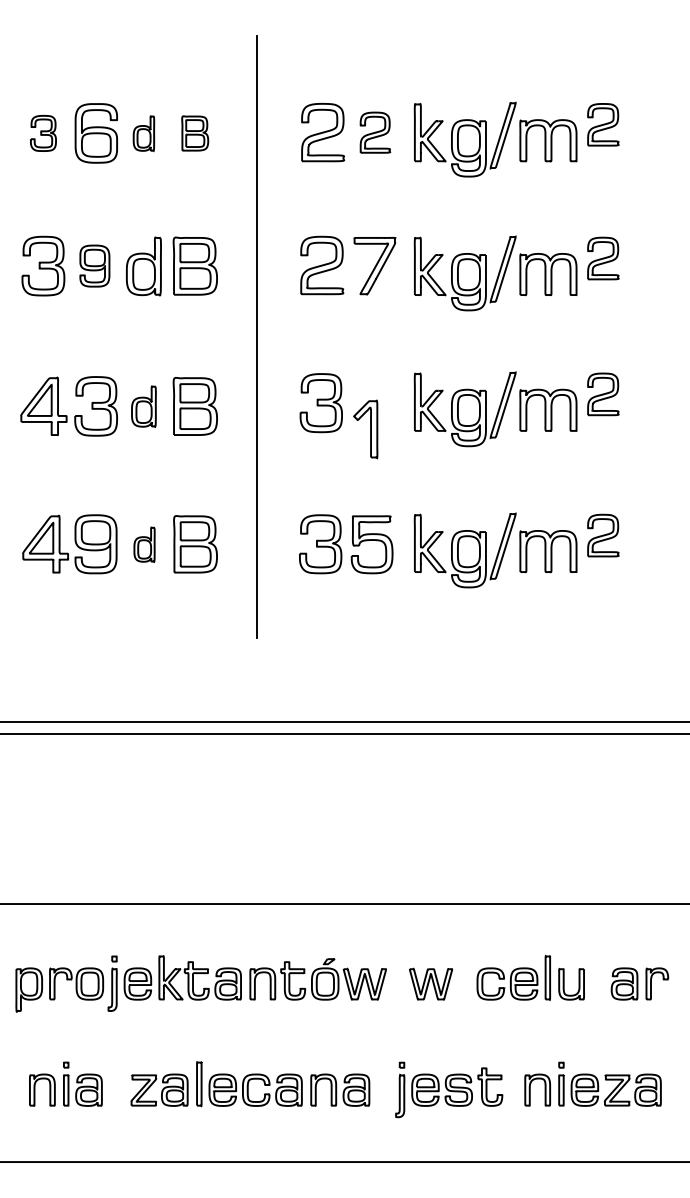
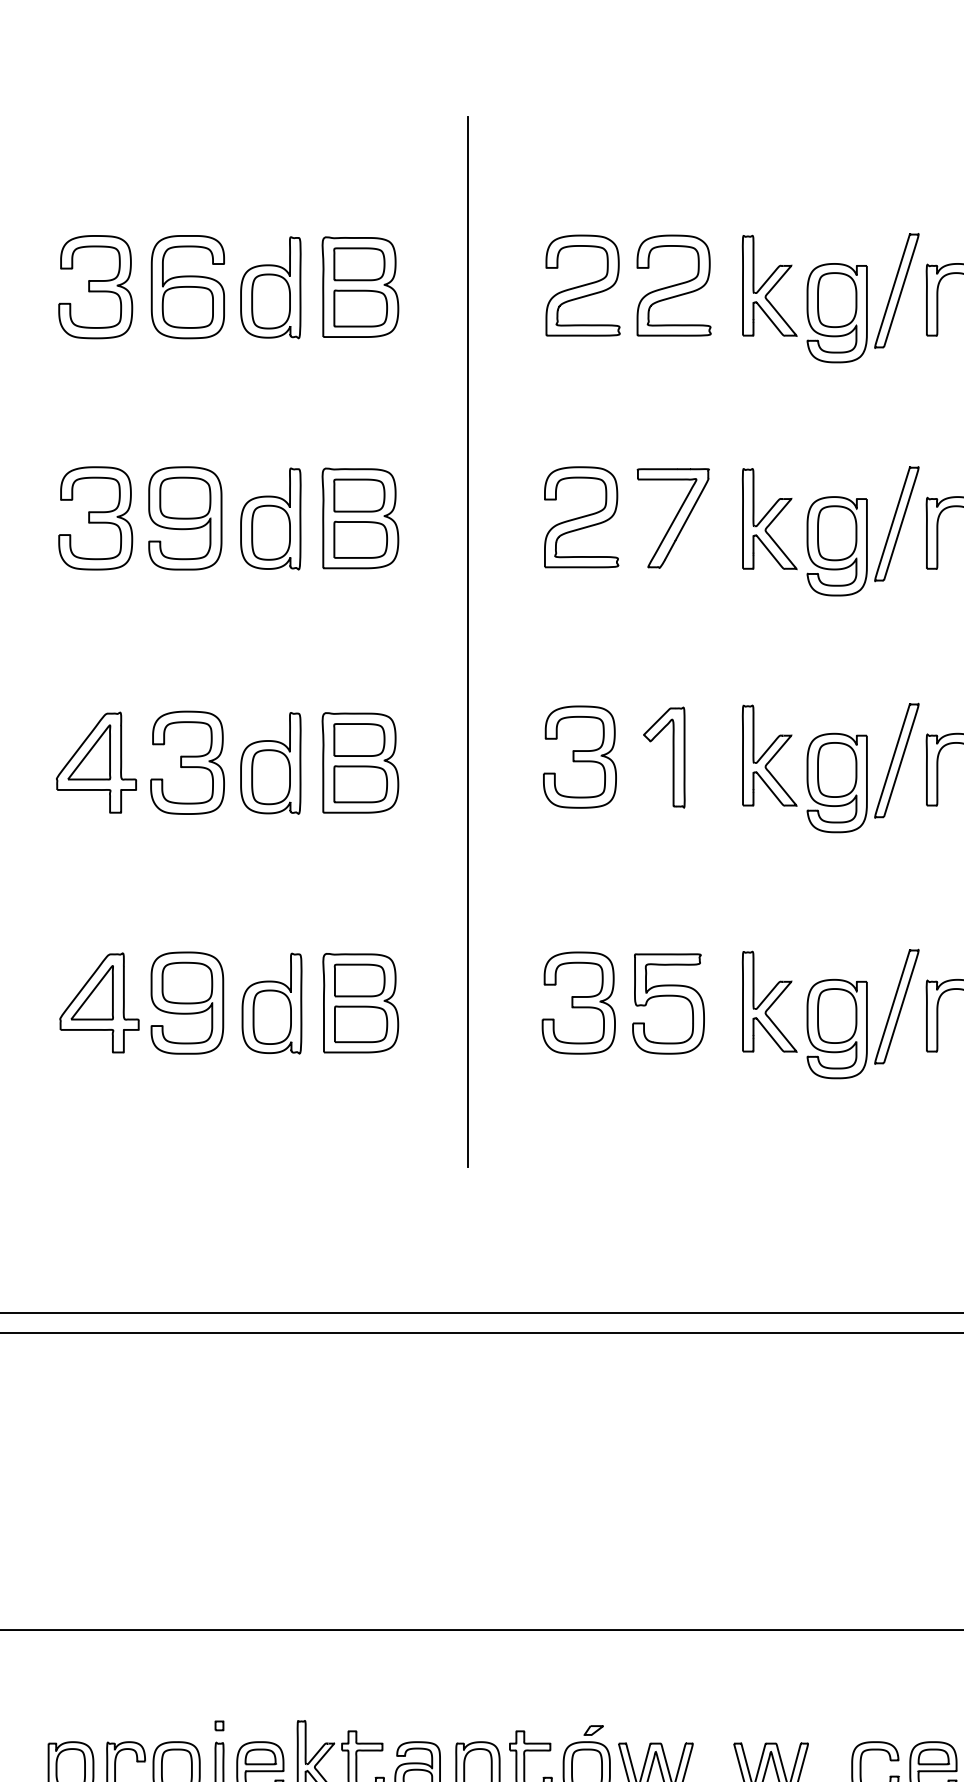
part: (375, 132) -> (674, 285), size x1.43
part: (43, 133) -> (95, 287), size x1.67
part: (143, 133) -> (270, 287), size x1.67
part: (194, 133) -> (358, 287), size x1.67
part: (94, 265) -> (184, 517), size x1.43
part: (143, 406) -> (270, 762), size x1.43
part: (365, 429) -> (663, 757), moved
part: (144, 544) -> (271, 1003), size x1.67

